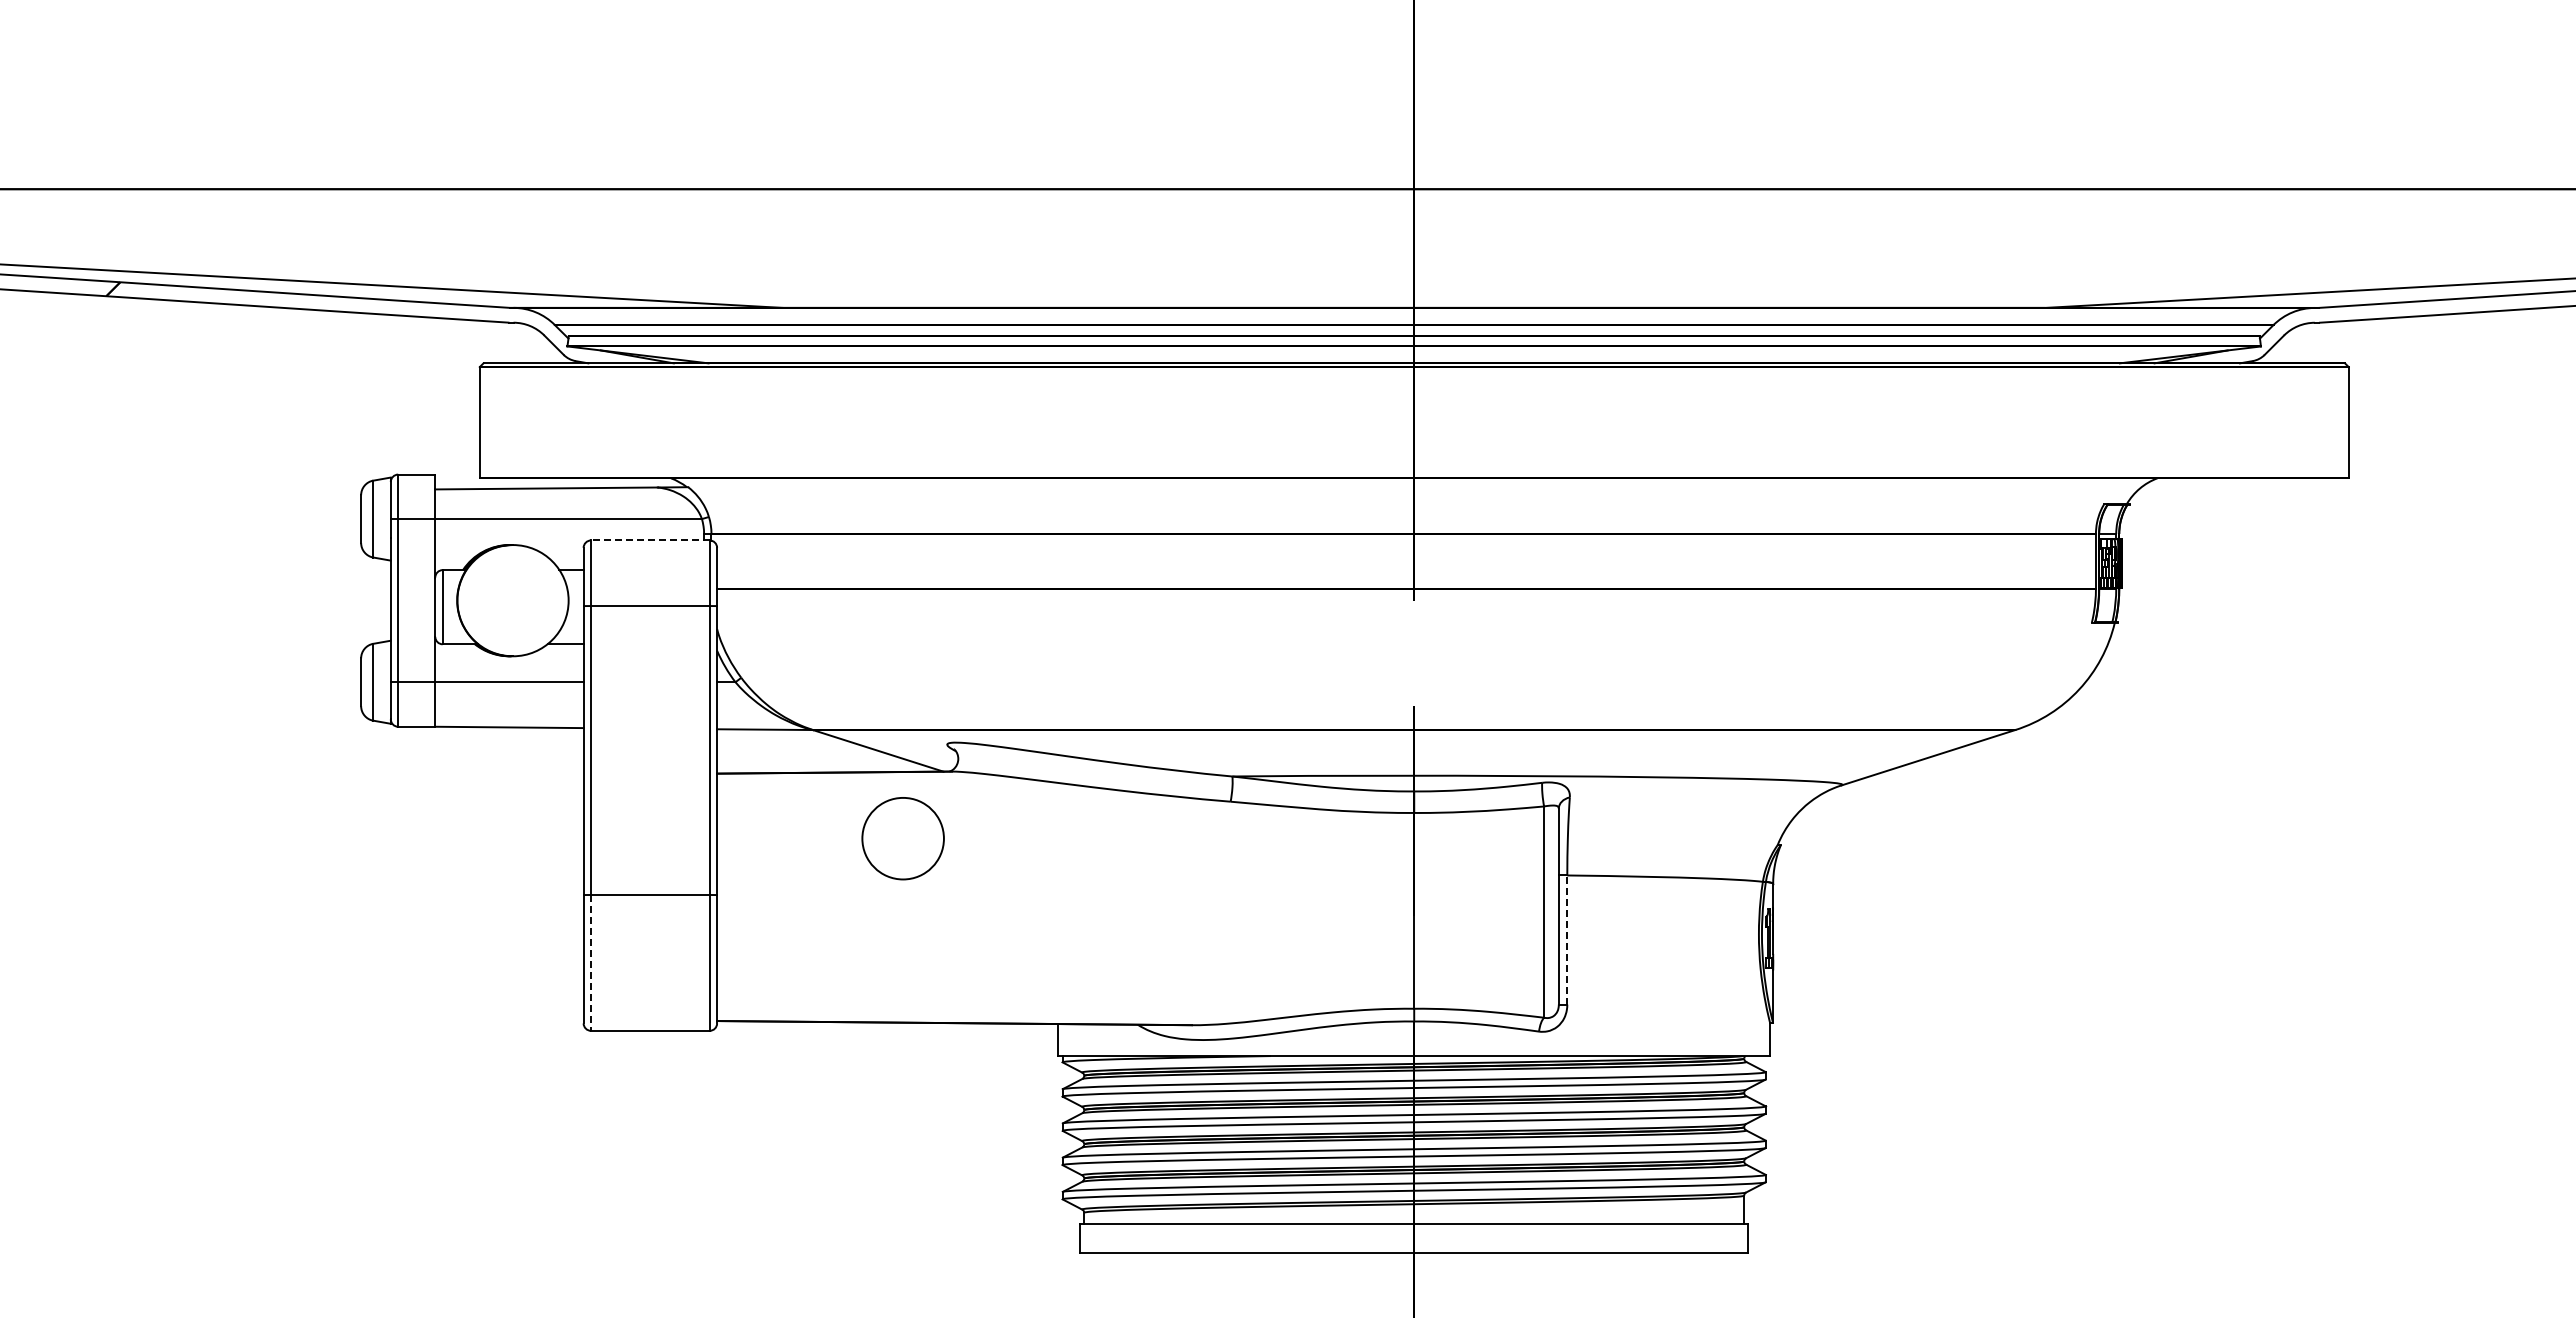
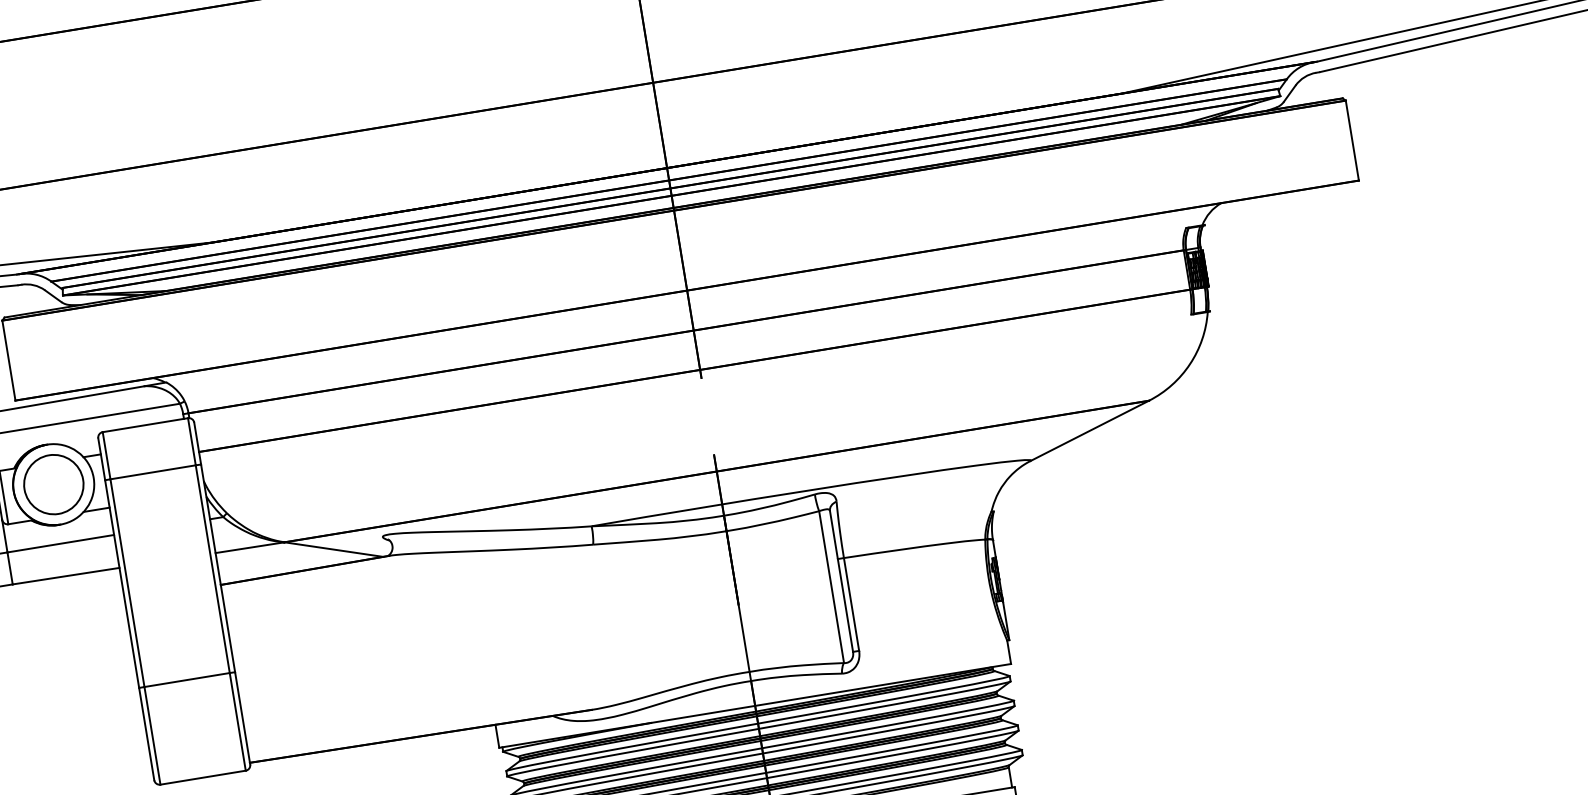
line: (649, 540) -> (144, 425), dashed -> solid
part: (902, 838) -> (53, 484), moved
line: (1567, 940) -> (851, 604), dashed -> solid
line: (591, 962) -> (152, 735), dashed -> solid

